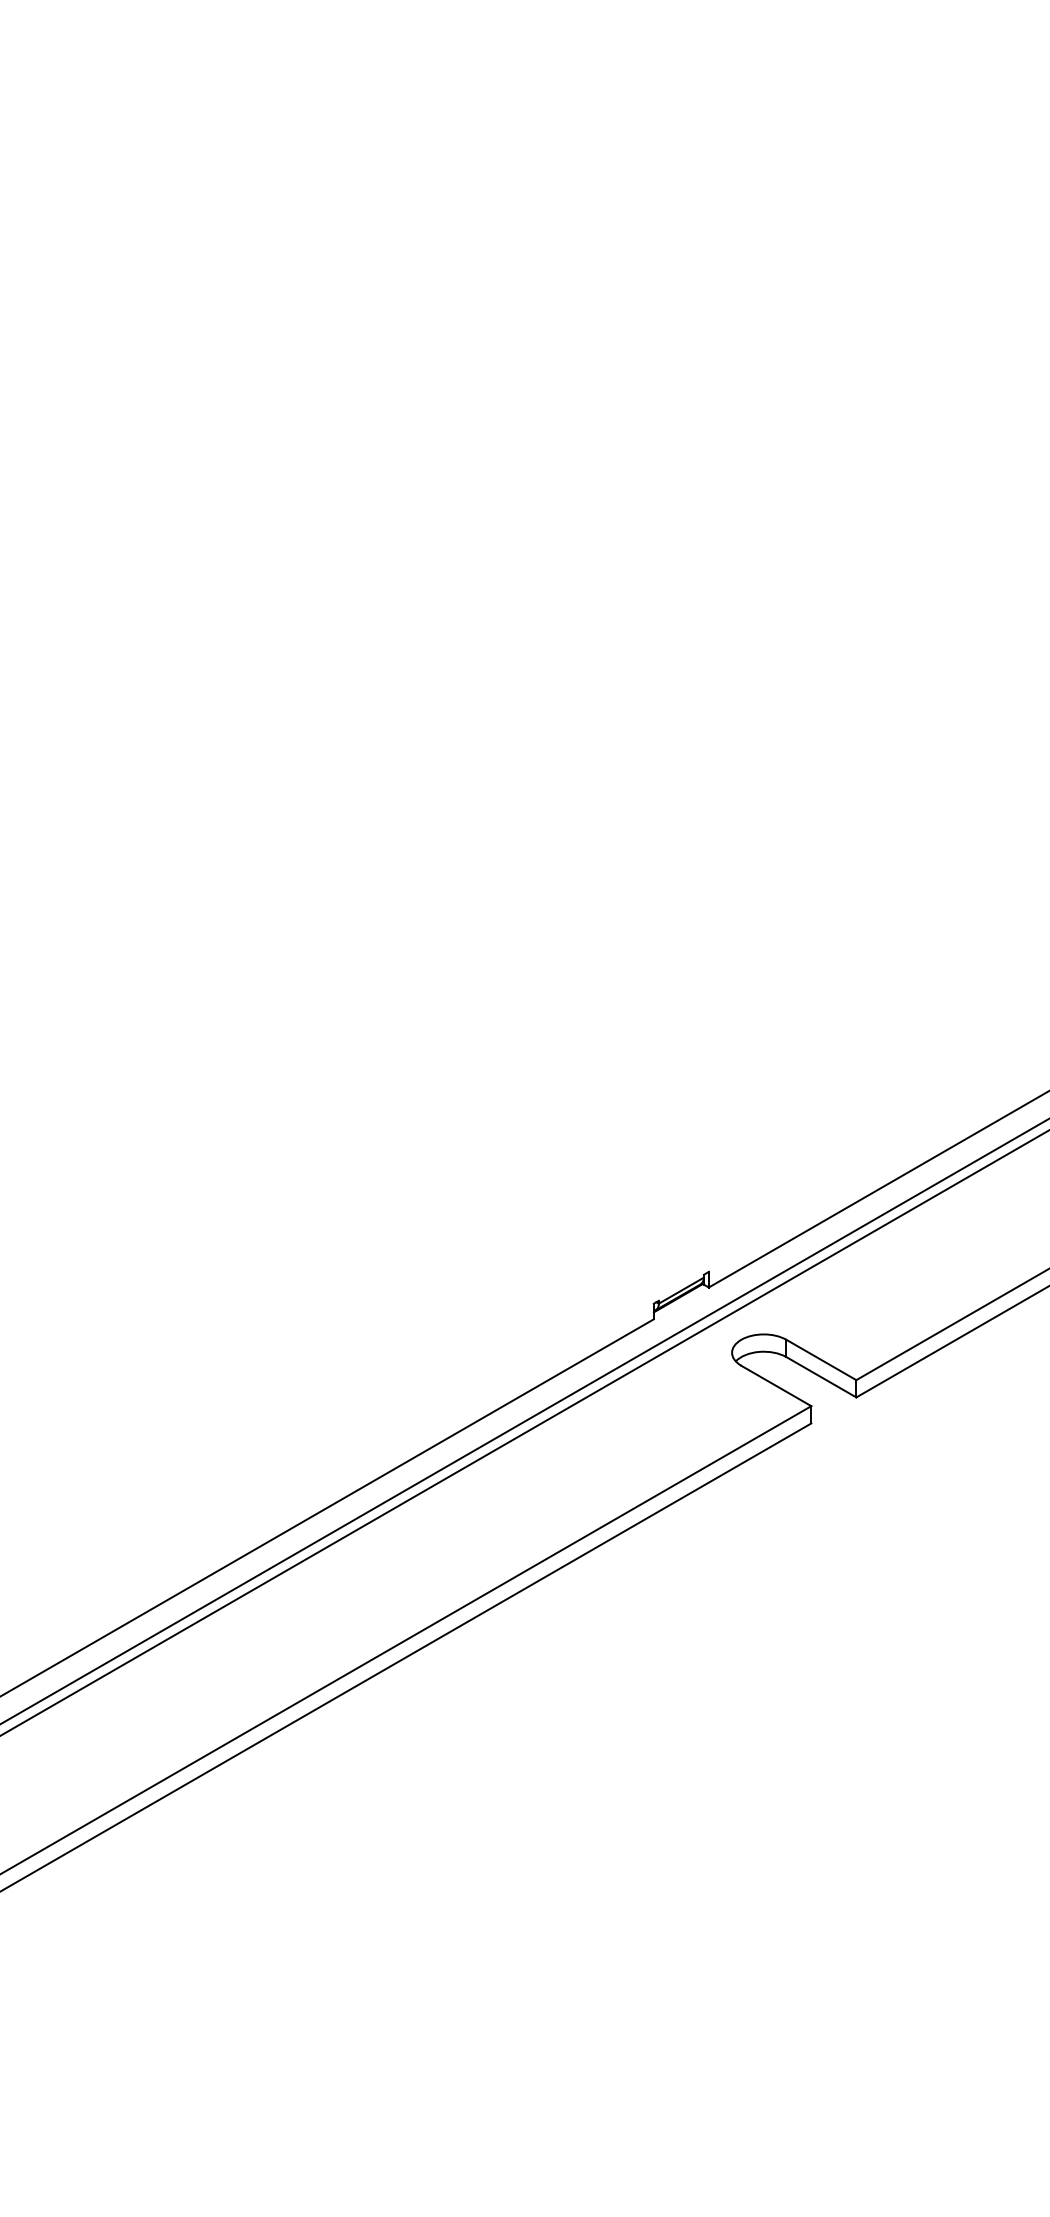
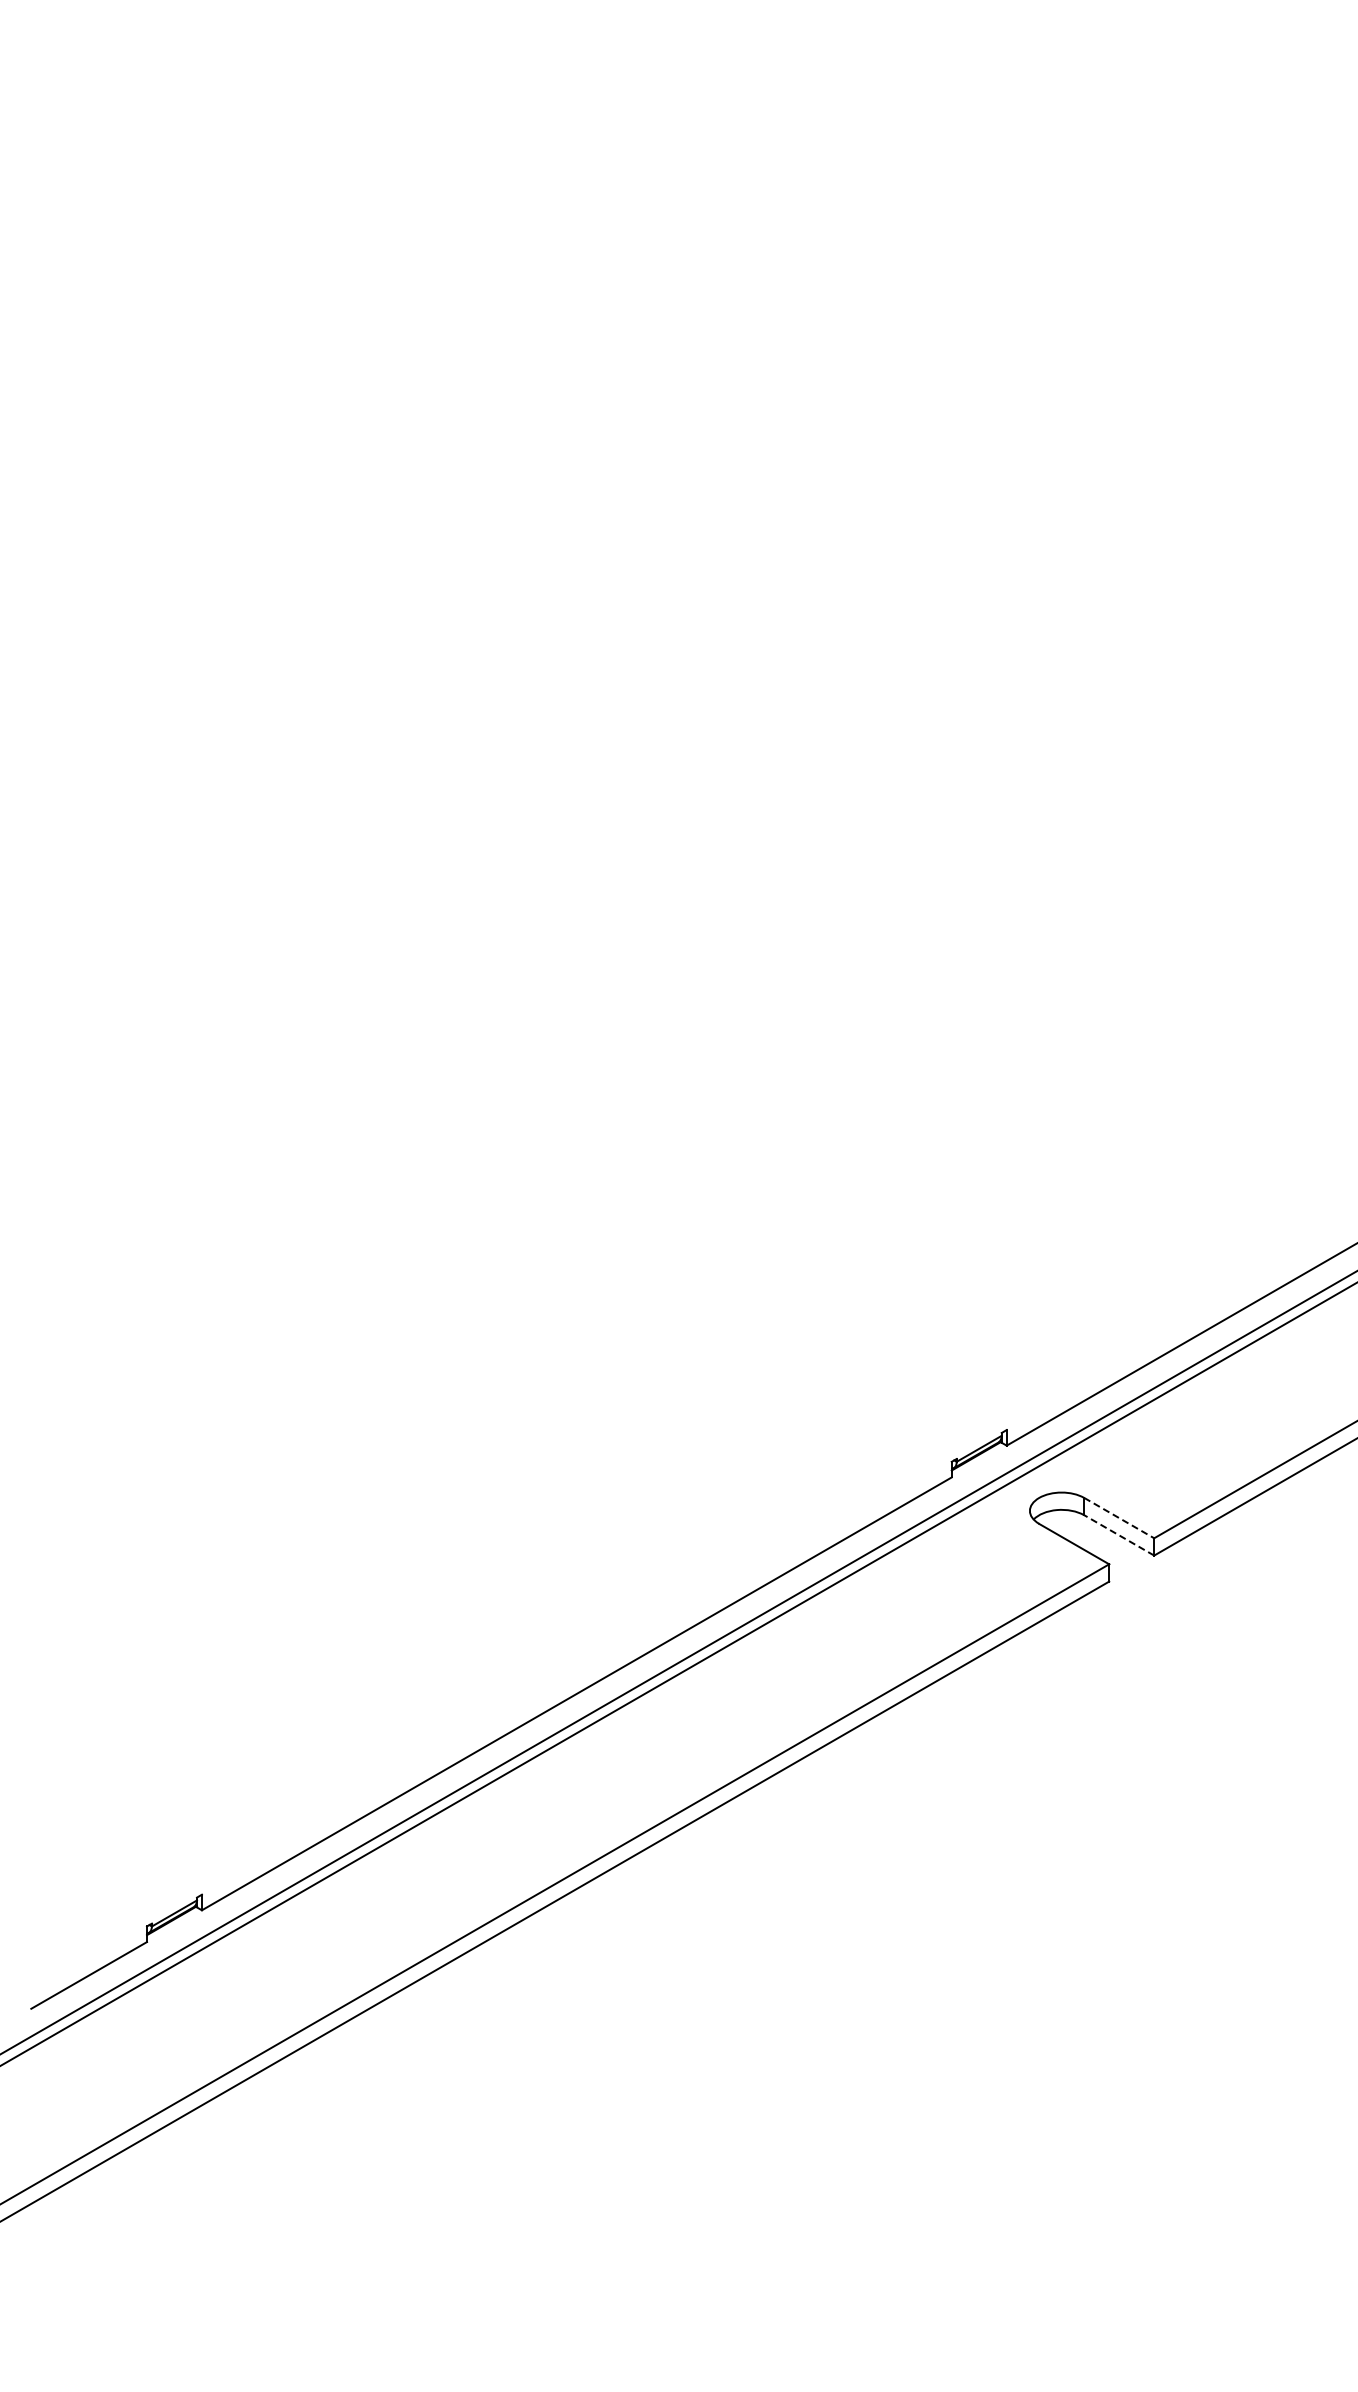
line: (821, 1360) -> (1119, 1518), solid -> dashed
line: (820, 1377) -> (1118, 1535), solid -> dashed

